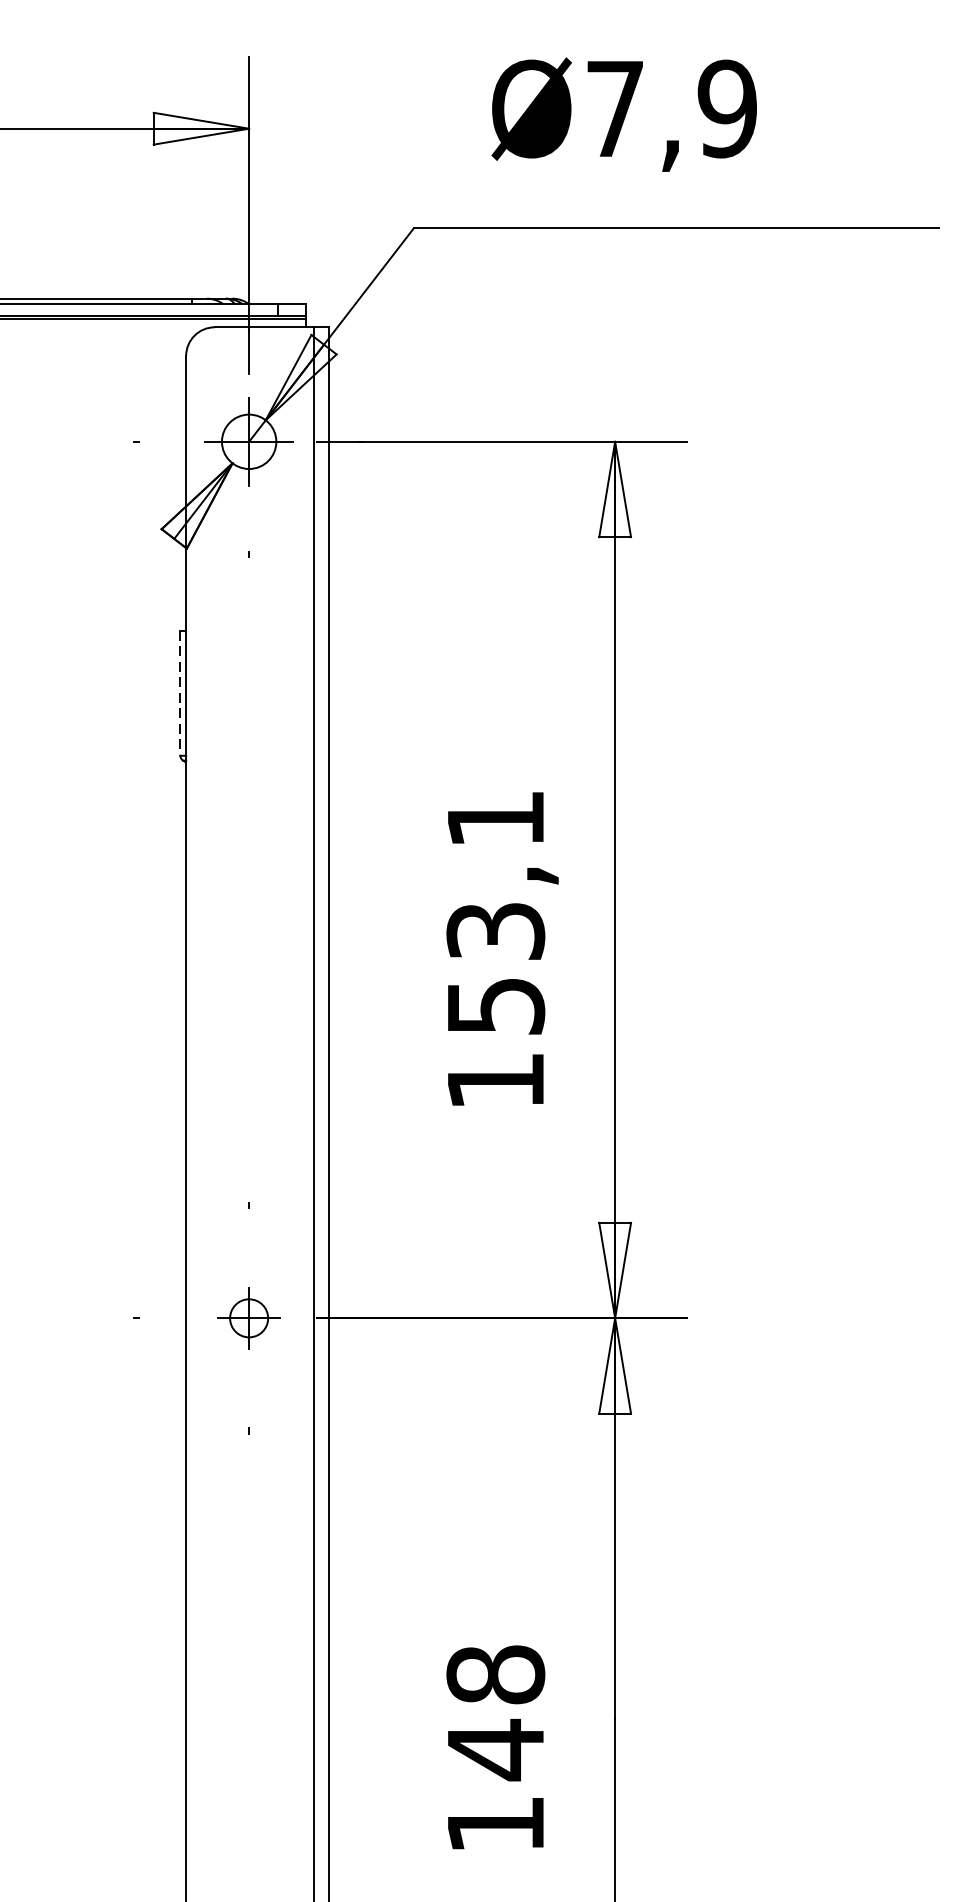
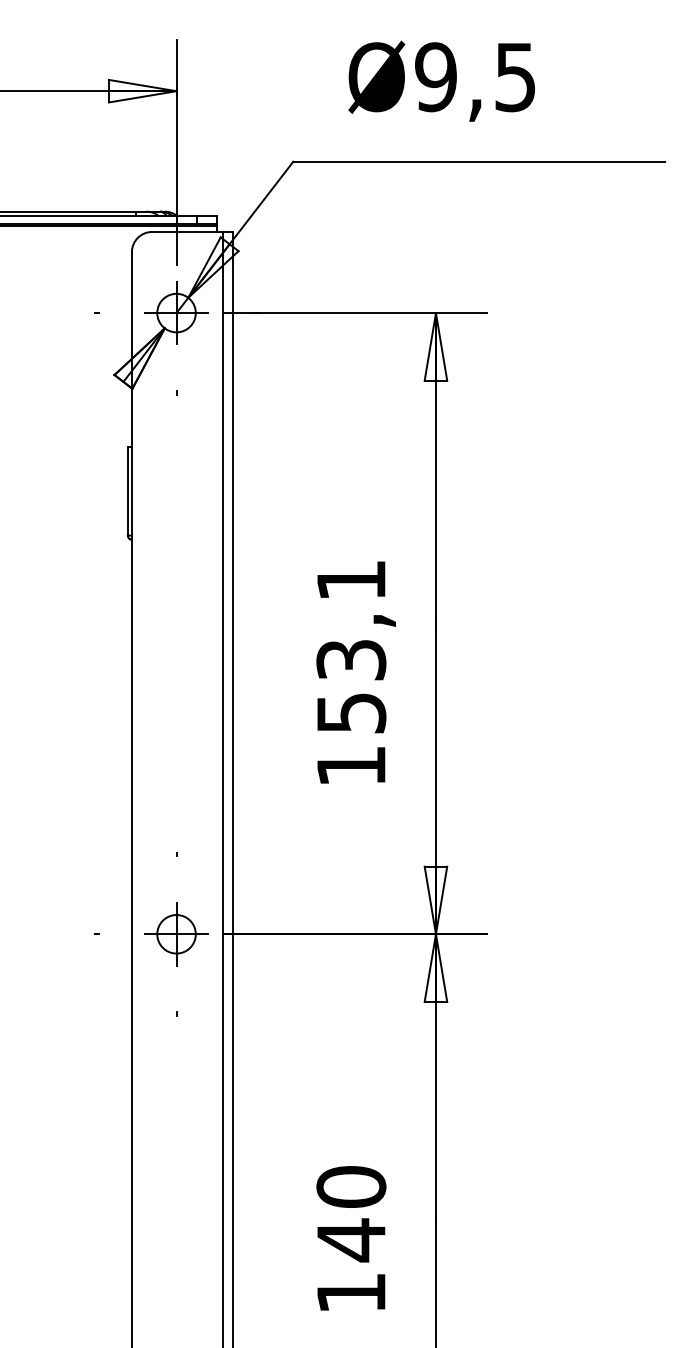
text: (670, 109) -> (475, 77), Ø7,9 -> Ø9,5
line: (179, 693) -> (127, 491), dashed -> solid
part: (249, 1318) -> (176, 934), size x1.43
text: (495, 1674) -> (351, 1186), 148 -> 140

